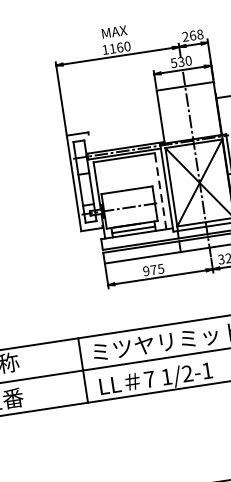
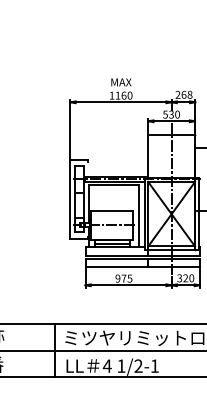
line: (160, 190) -> (139, 215), dashed -> solid
text: (148, 378) -> (106, 365), 7 -> 4

